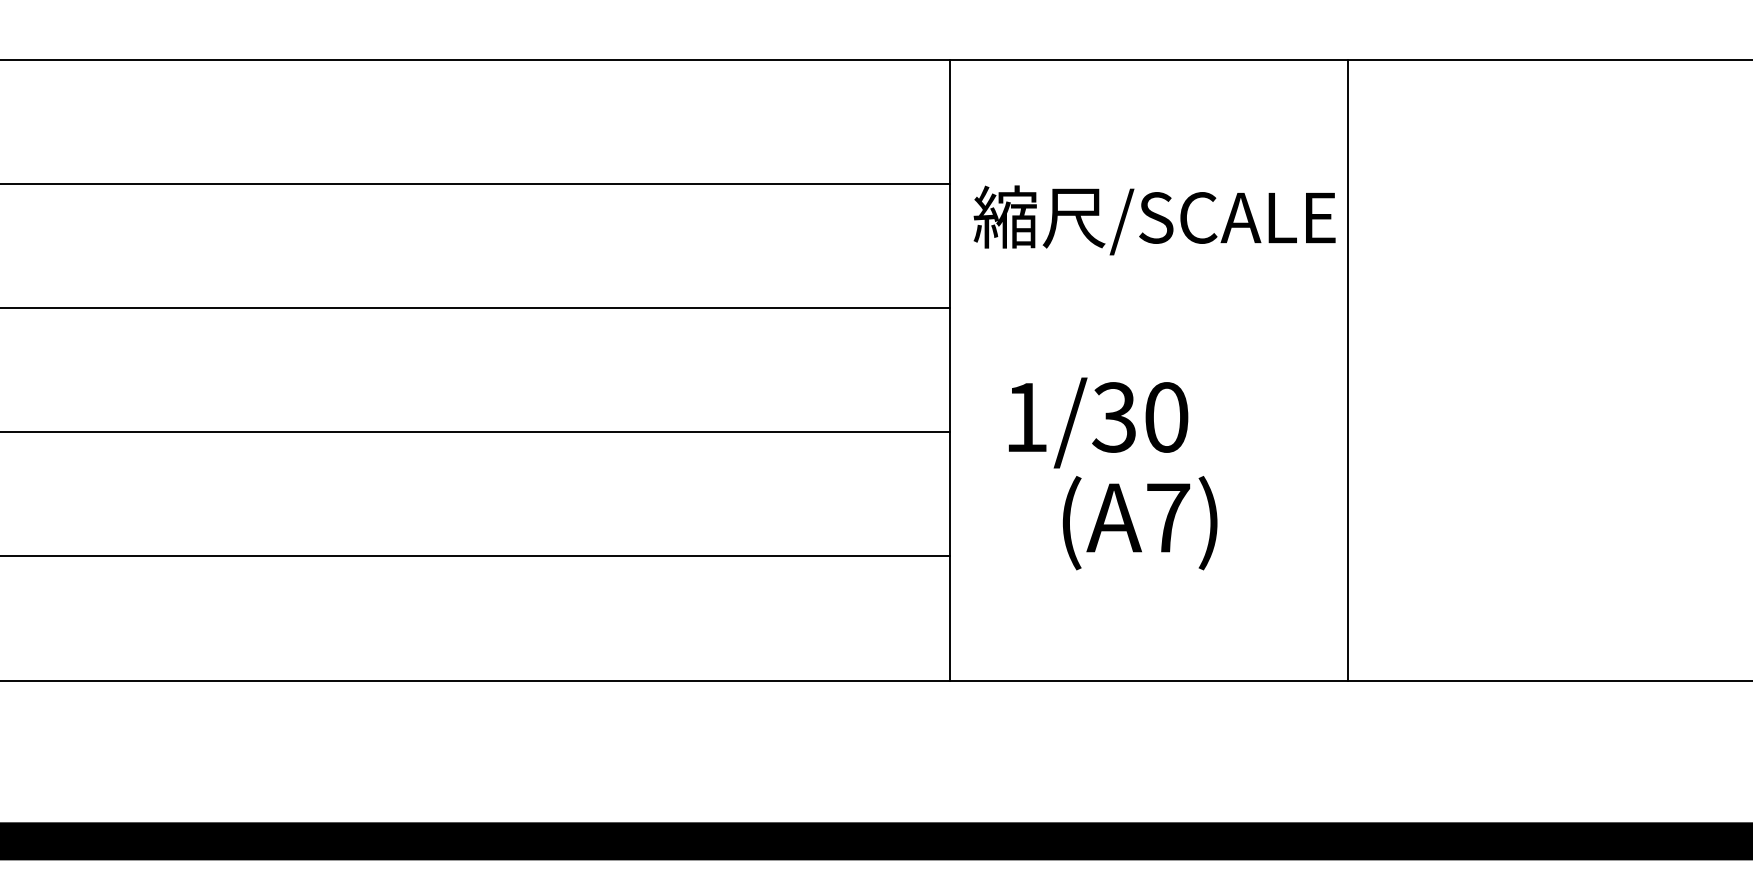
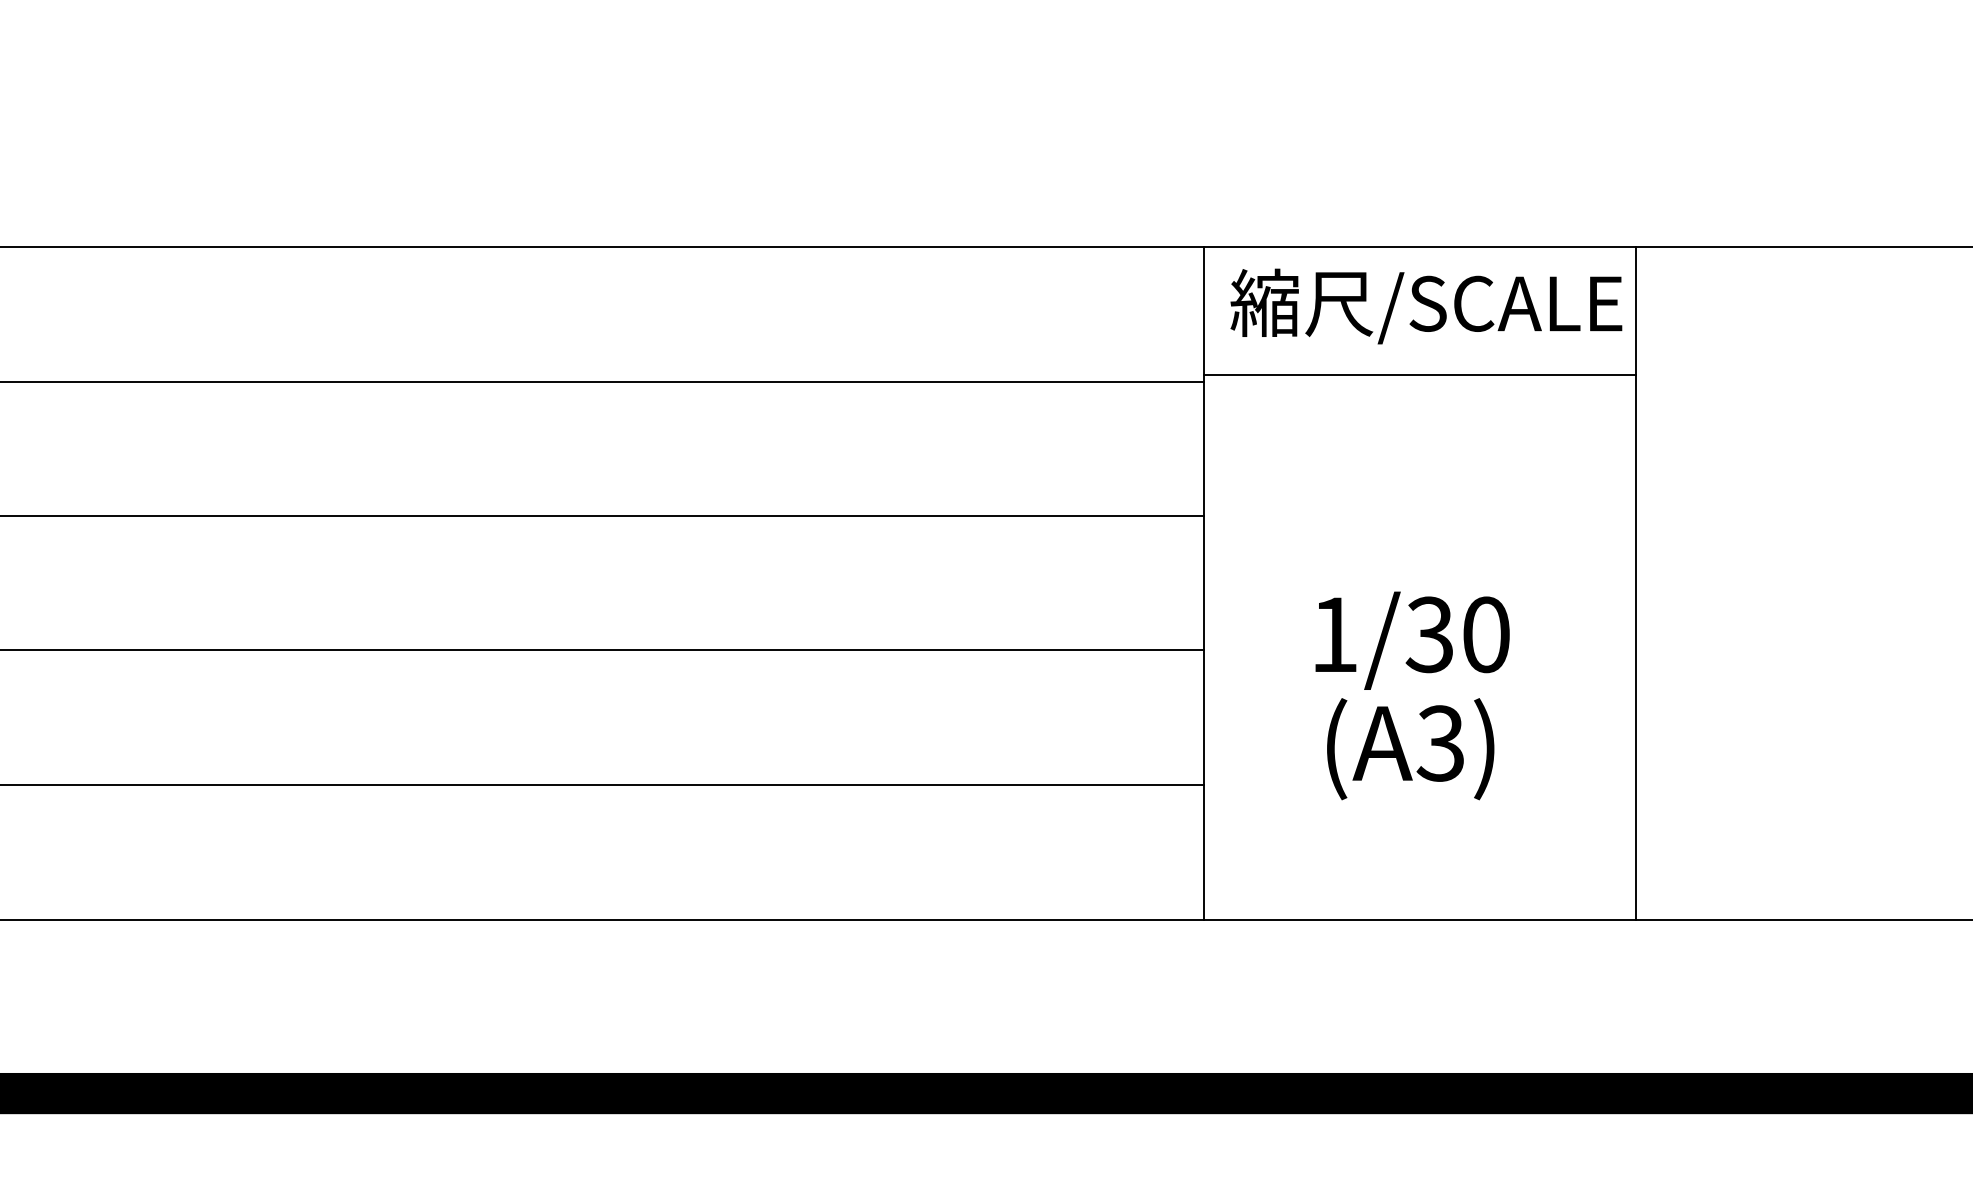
line: (1148, 176) -> (1419, 374), added
text: (1154, 220) -> (1426, 306), moved
text: (1098, 422) -> (1412, 640), moved
text: (1167, 517) -> (1440, 743), (A7) -> (A3)

